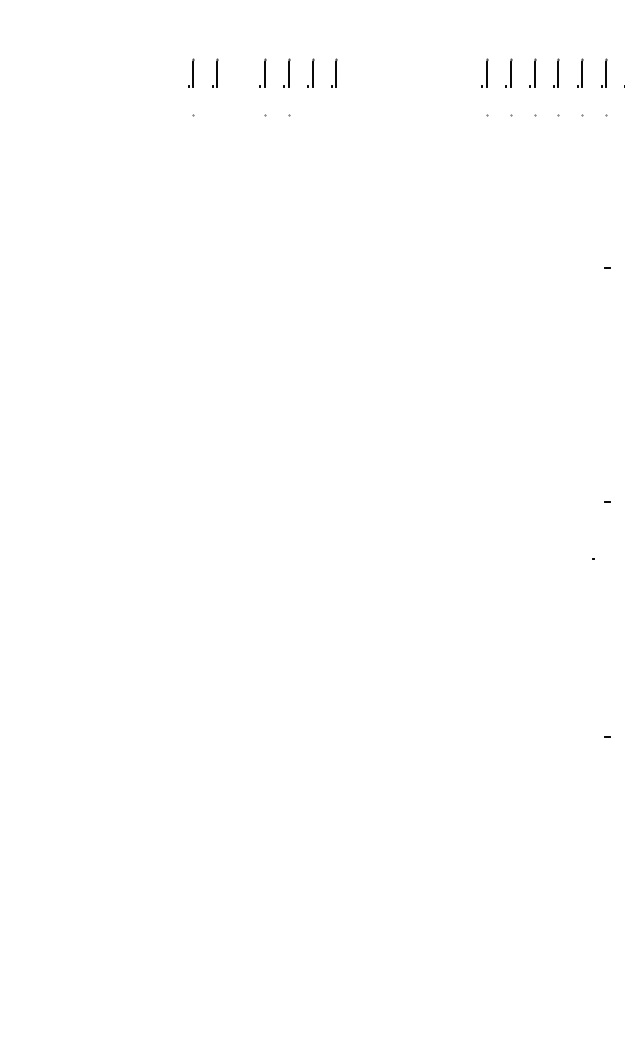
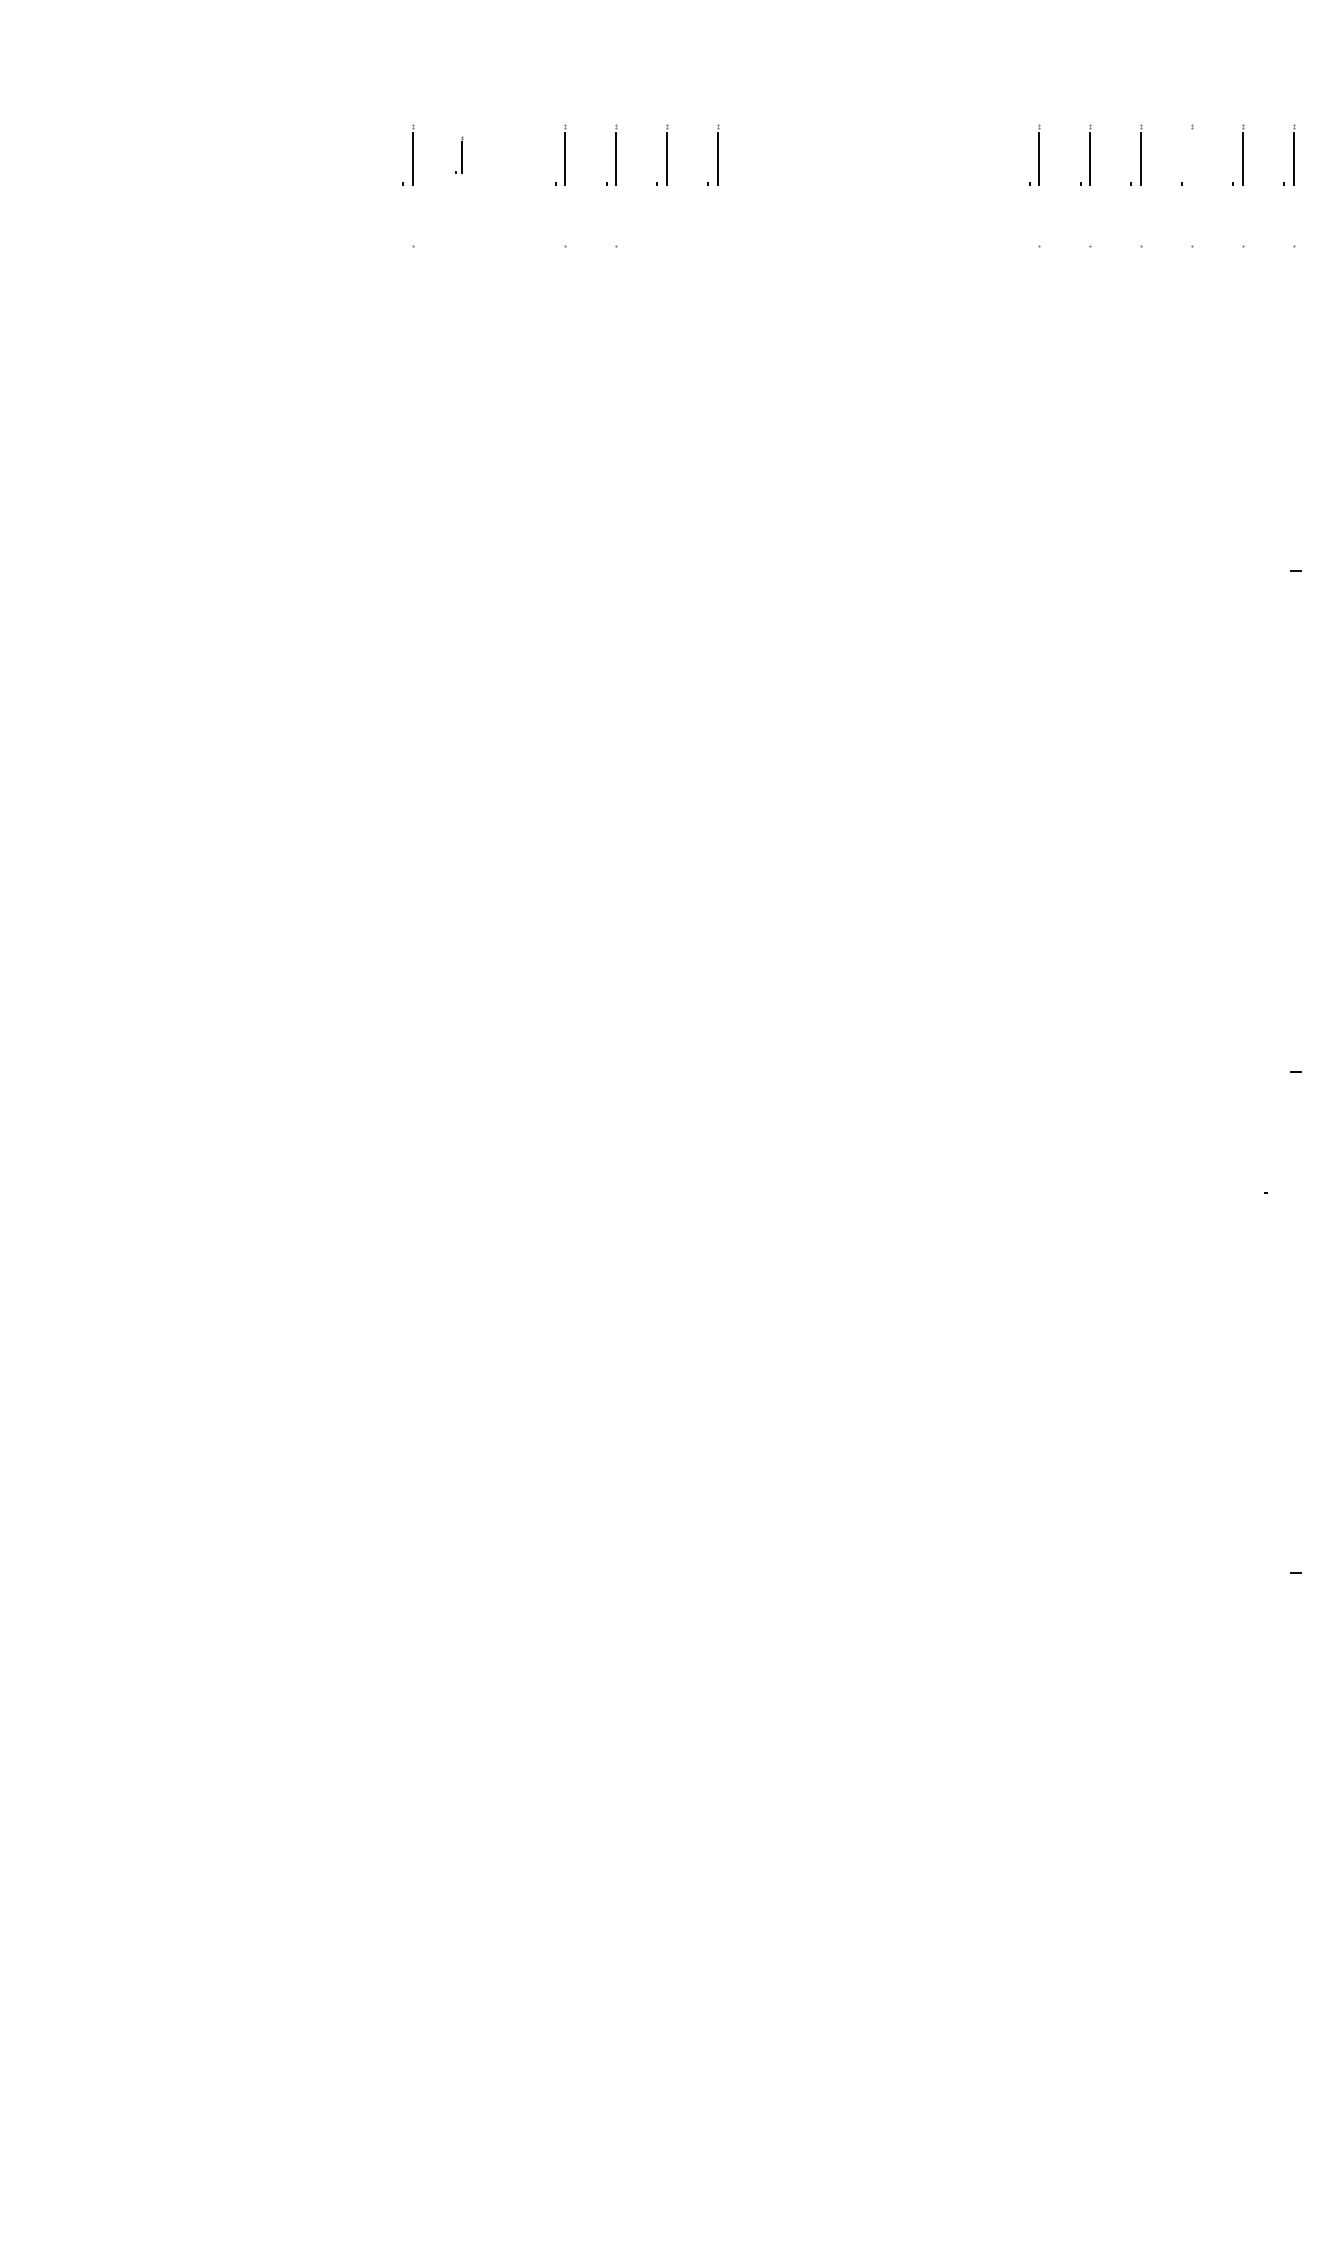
part: (215, 72) -> (459, 154), size x0.6
line: (558, 74) -> (1192, 158), removed

